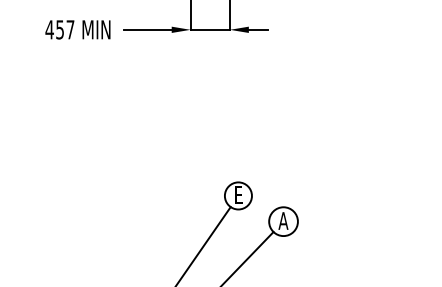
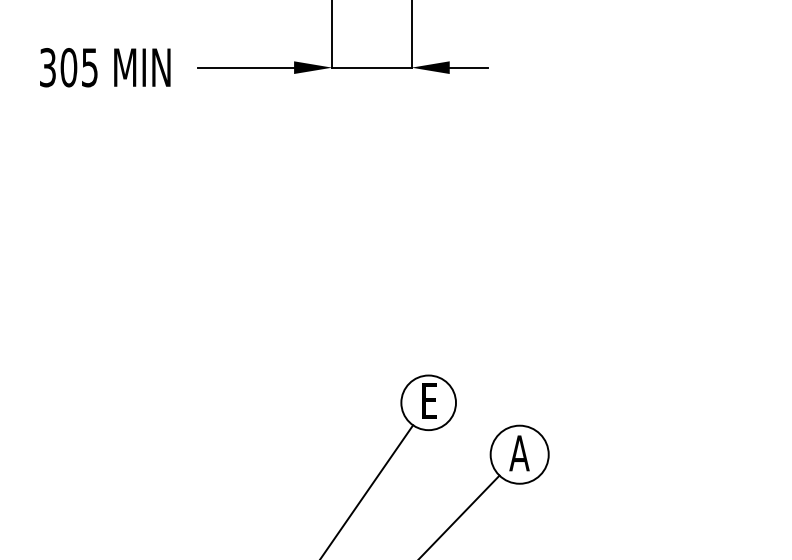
text: (59, 29) -> (67, 67), 457 -> 305

